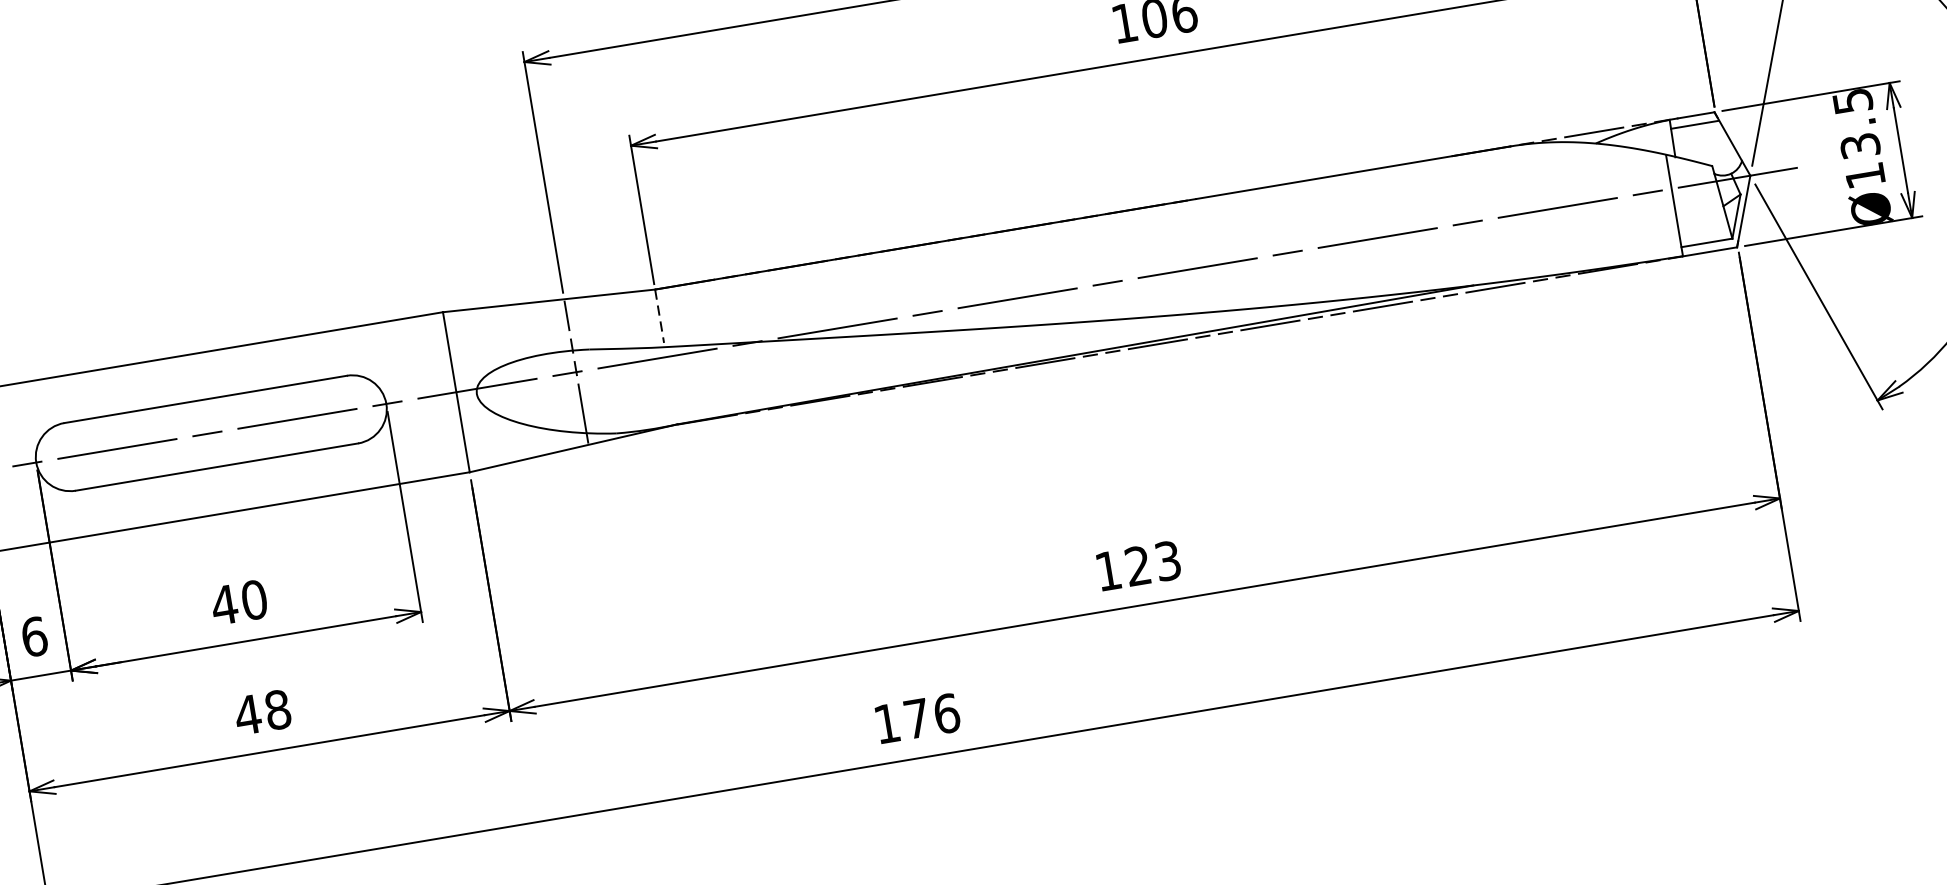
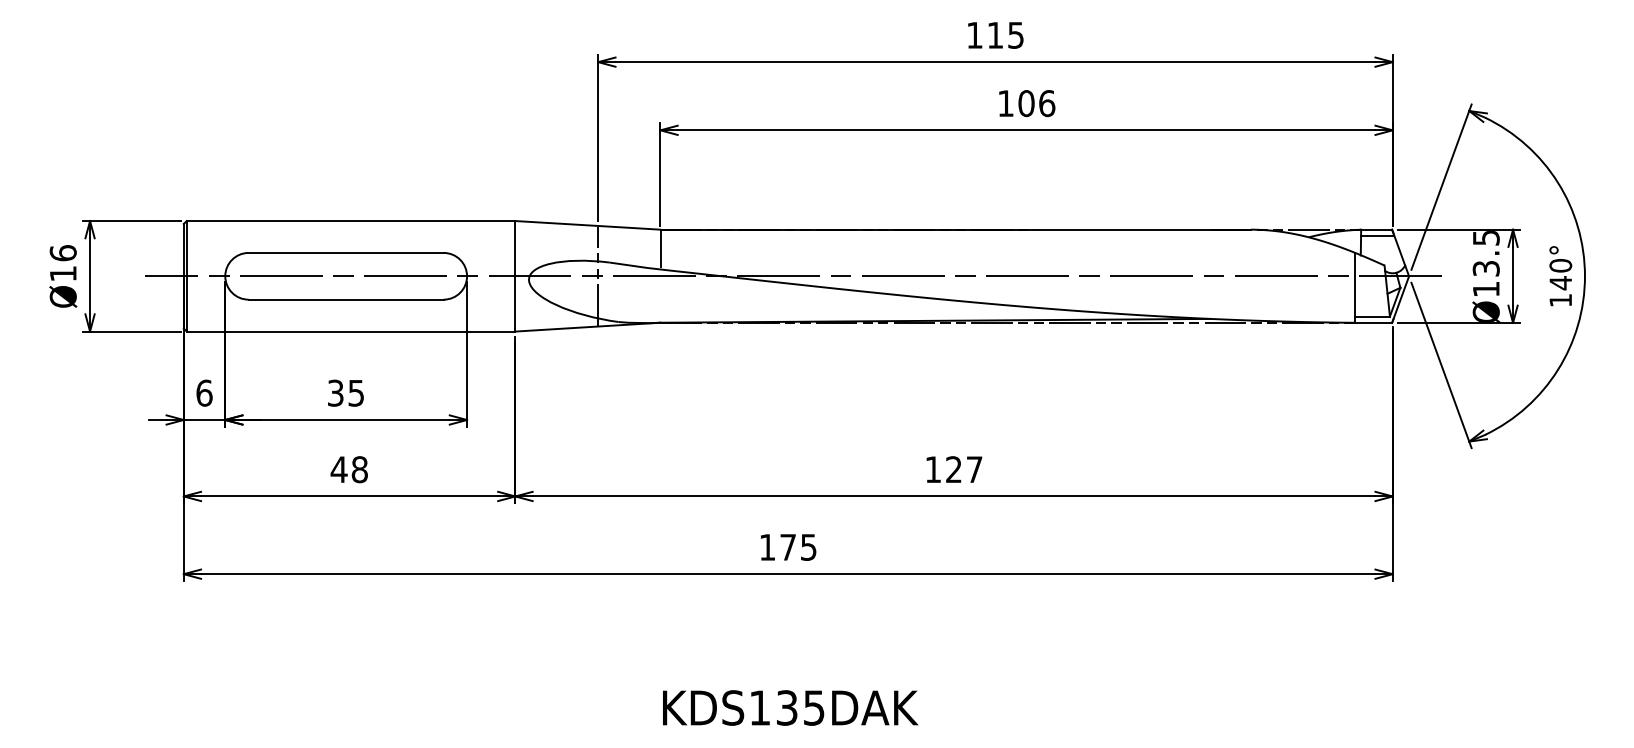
line: (659, 316) -> (660, 248), dashed -> solid
text: (1167, 560) -> (974, 469), 123 -> 127
text: (238, 601) -> (345, 392), 40 -> 35
text: (946, 712) -> (808, 546), 176 -> 175

